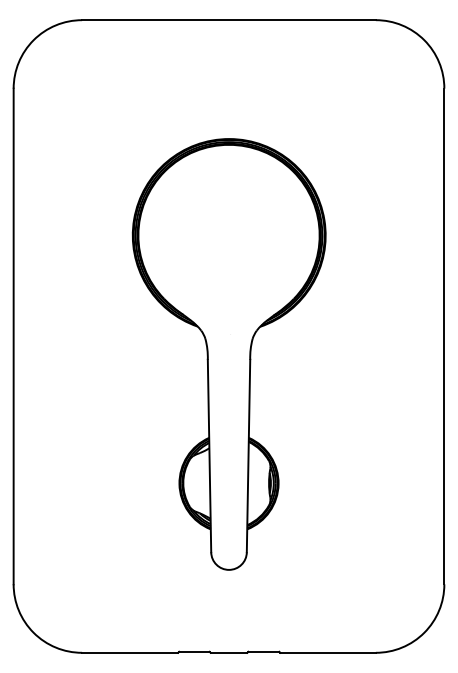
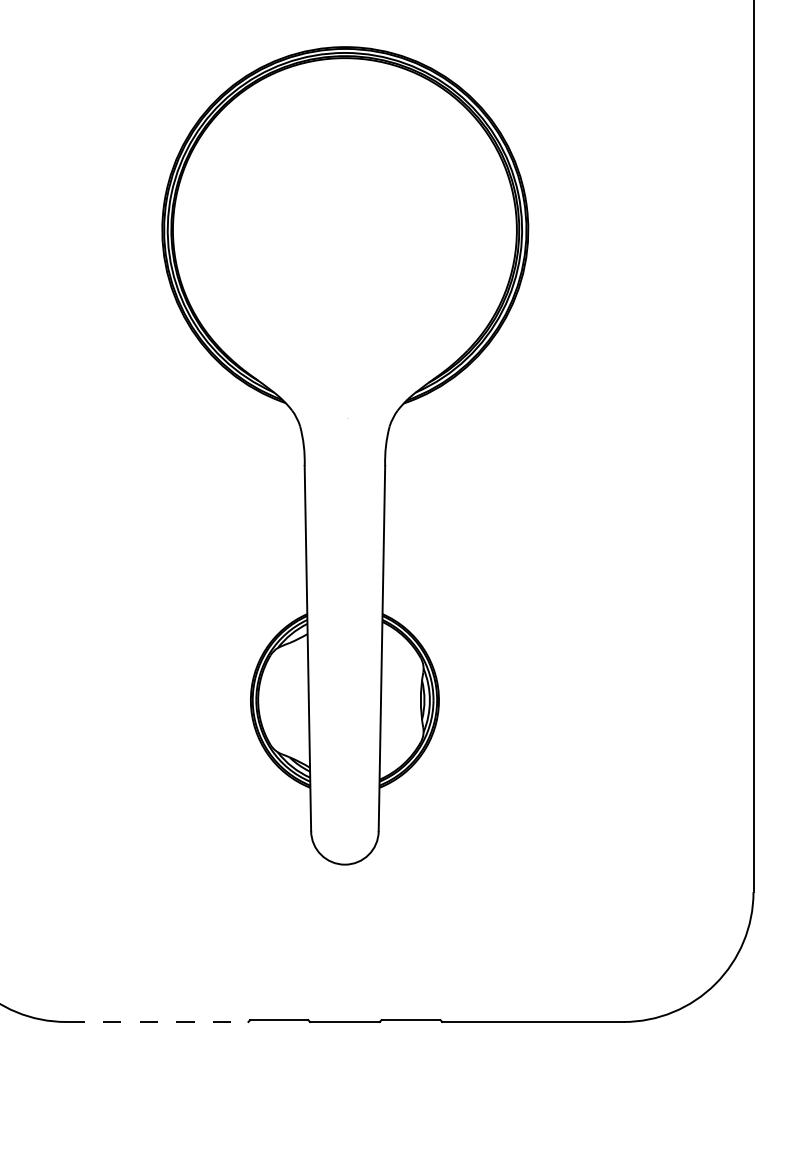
line: (130, 652) -> (157, 1021), solid -> dashed

